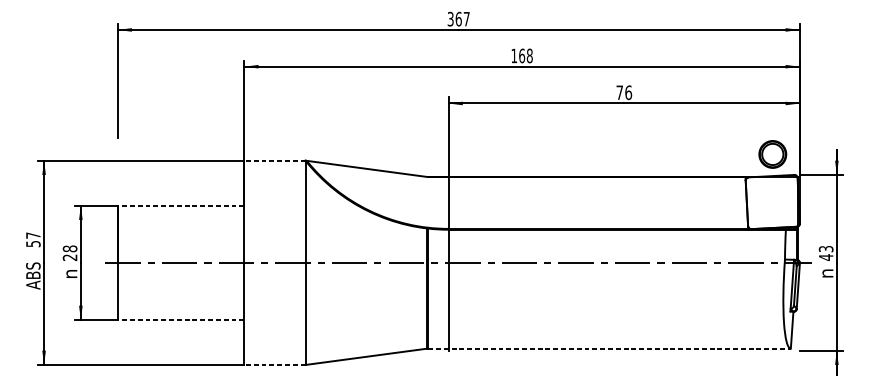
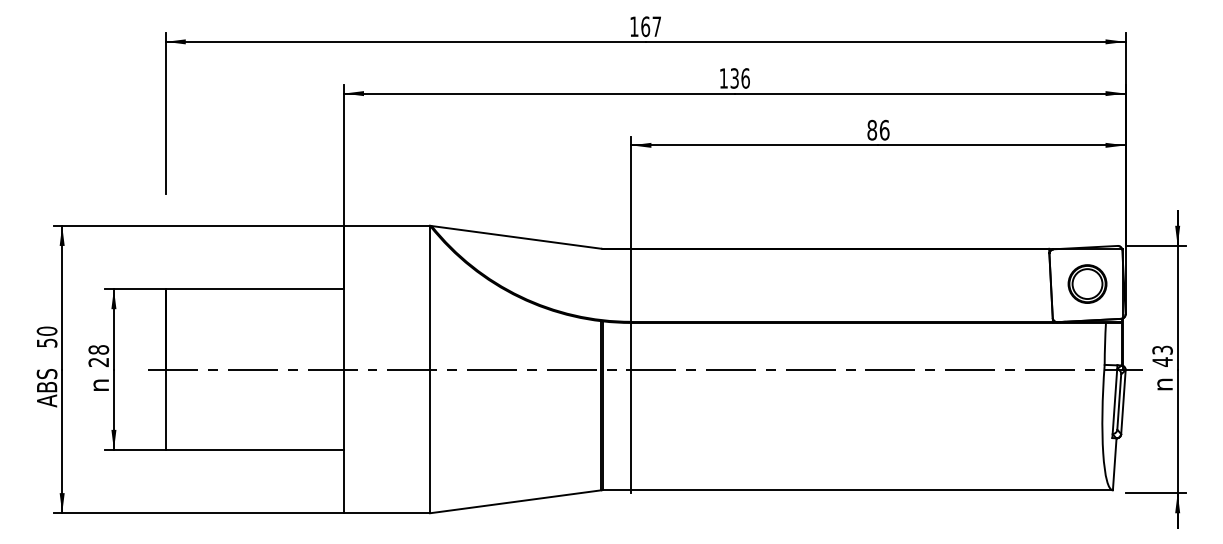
text: (450, 19) -> (634, 26), 367 -> 167
text: (525, 55) -> (739, 78), 168 -> 136
text: (619, 92) -> (872, 129), 76 -> 86
part: (772, 154) -> (1087, 283), moved
line: (274, 160) -> (386, 225), dashed -> solid
line: (180, 205) -> (254, 289), dashed -> solid
text: (32, 235) -> (46, 330), 57 -> 50
line: (180, 320) -> (254, 450), dashed -> solid
line: (610, 348) -> (858, 490), dashed -> solid
line: (274, 365) -> (386, 513), dashed -> solid

